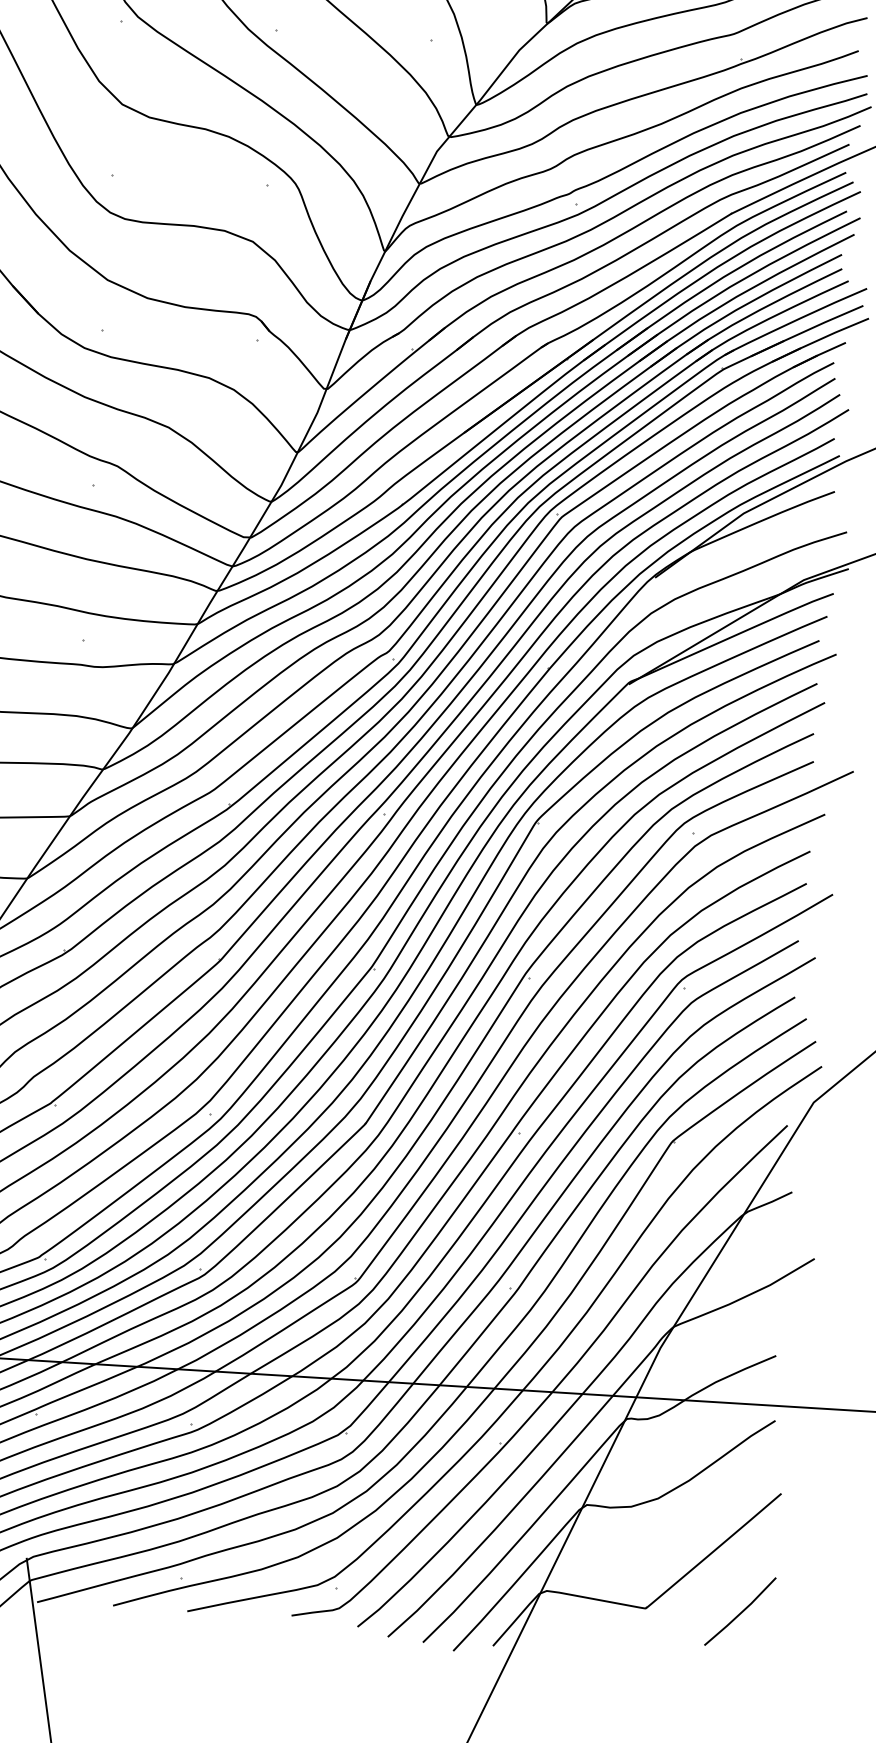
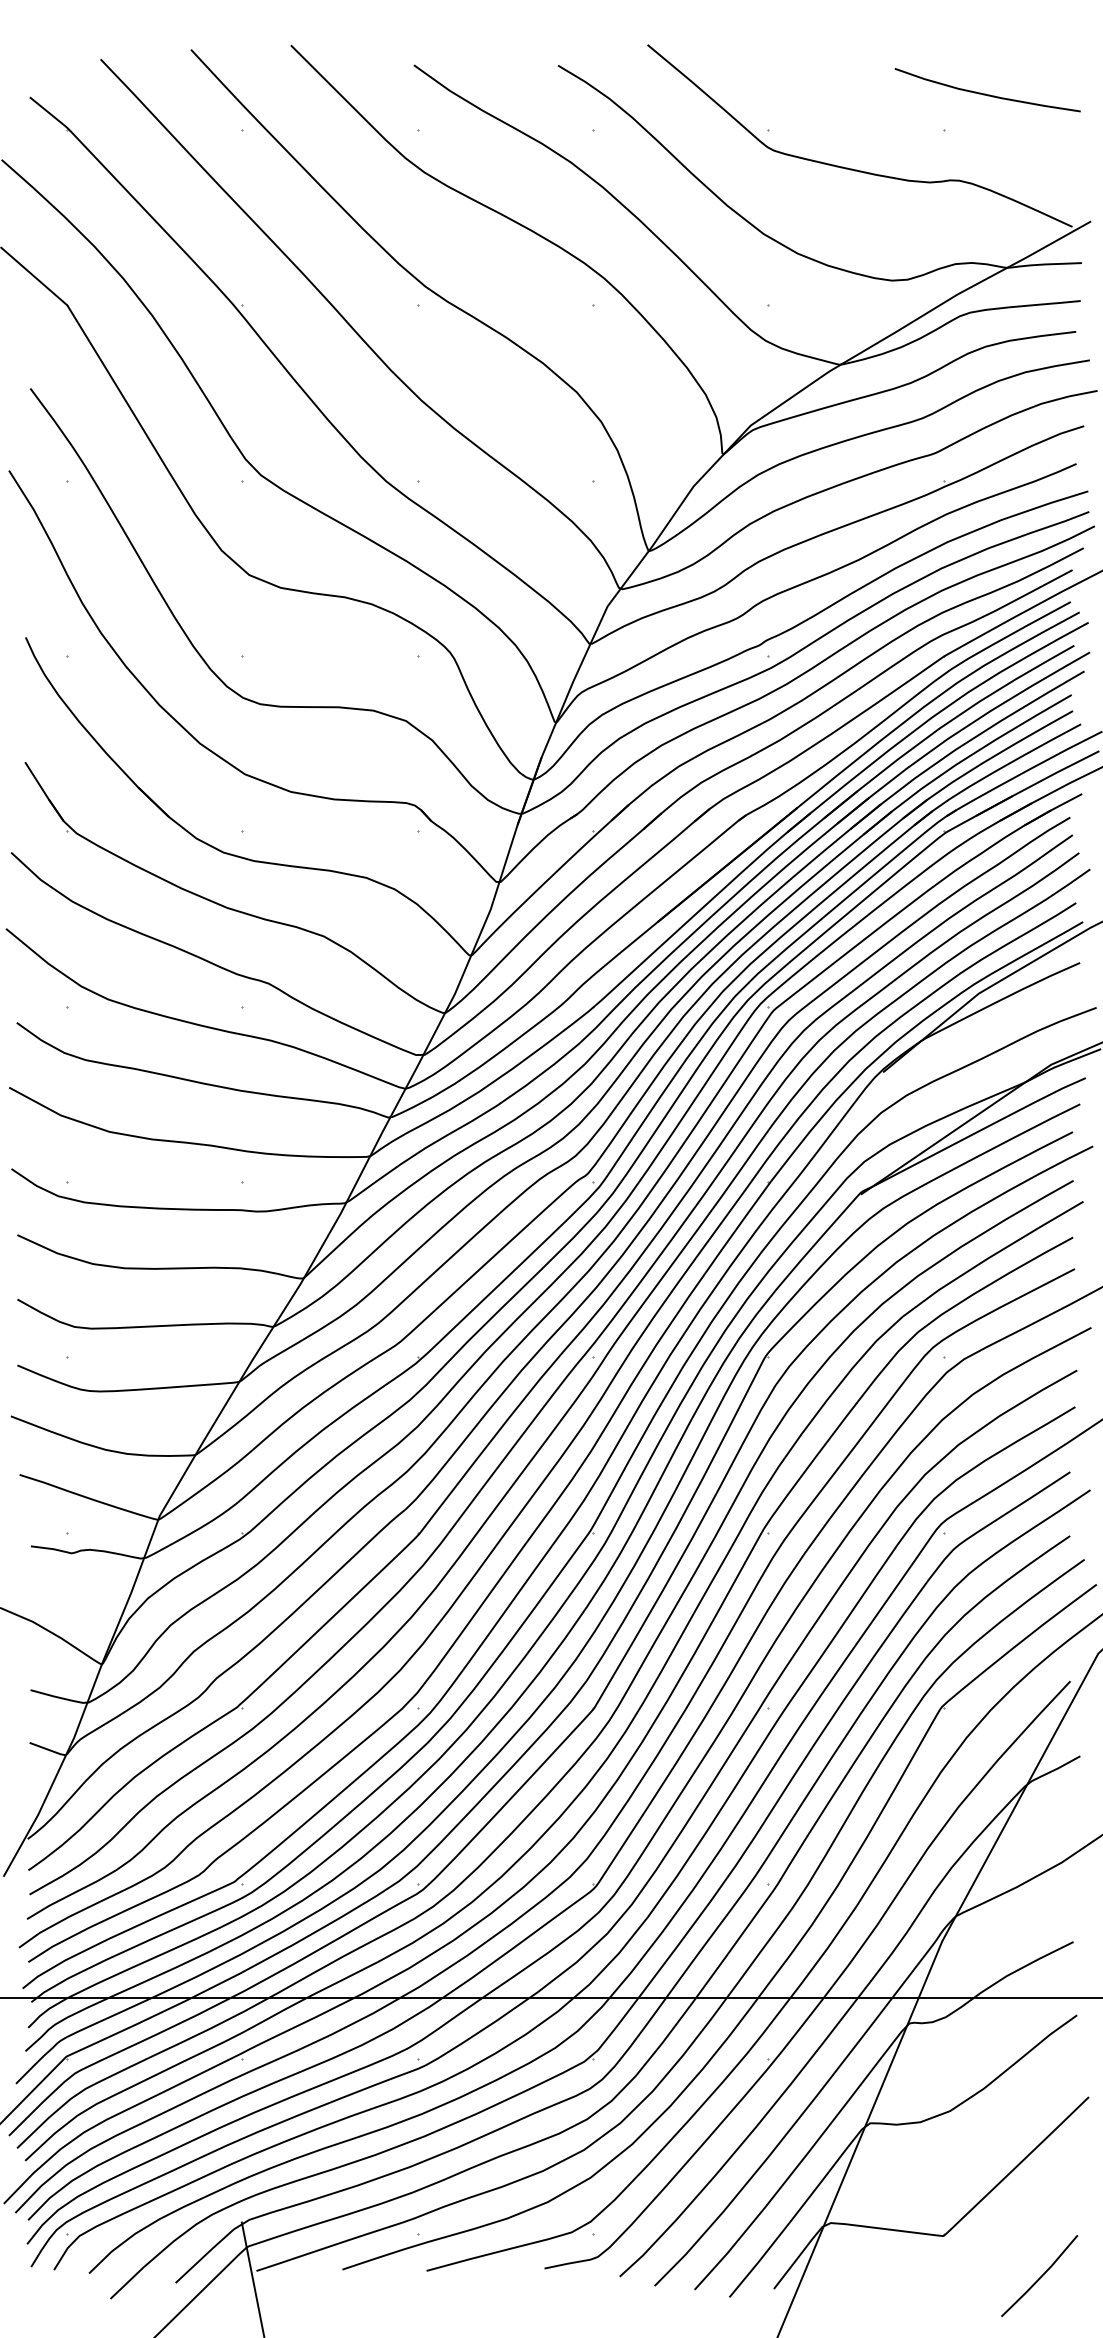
line: (741, 1612) -> (1040, 2276), moved

